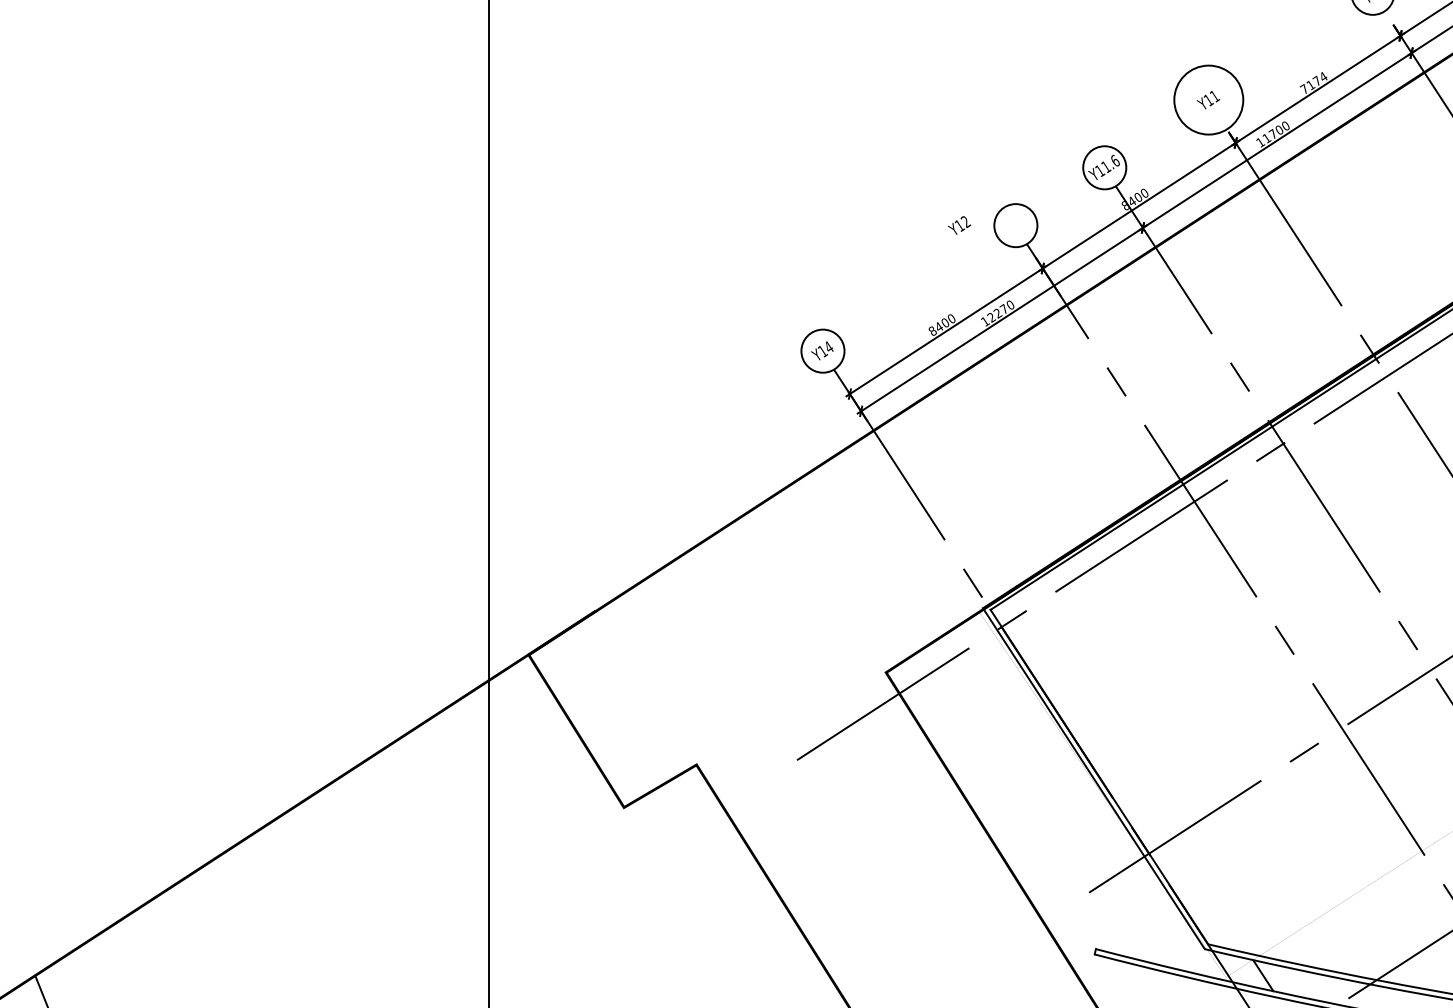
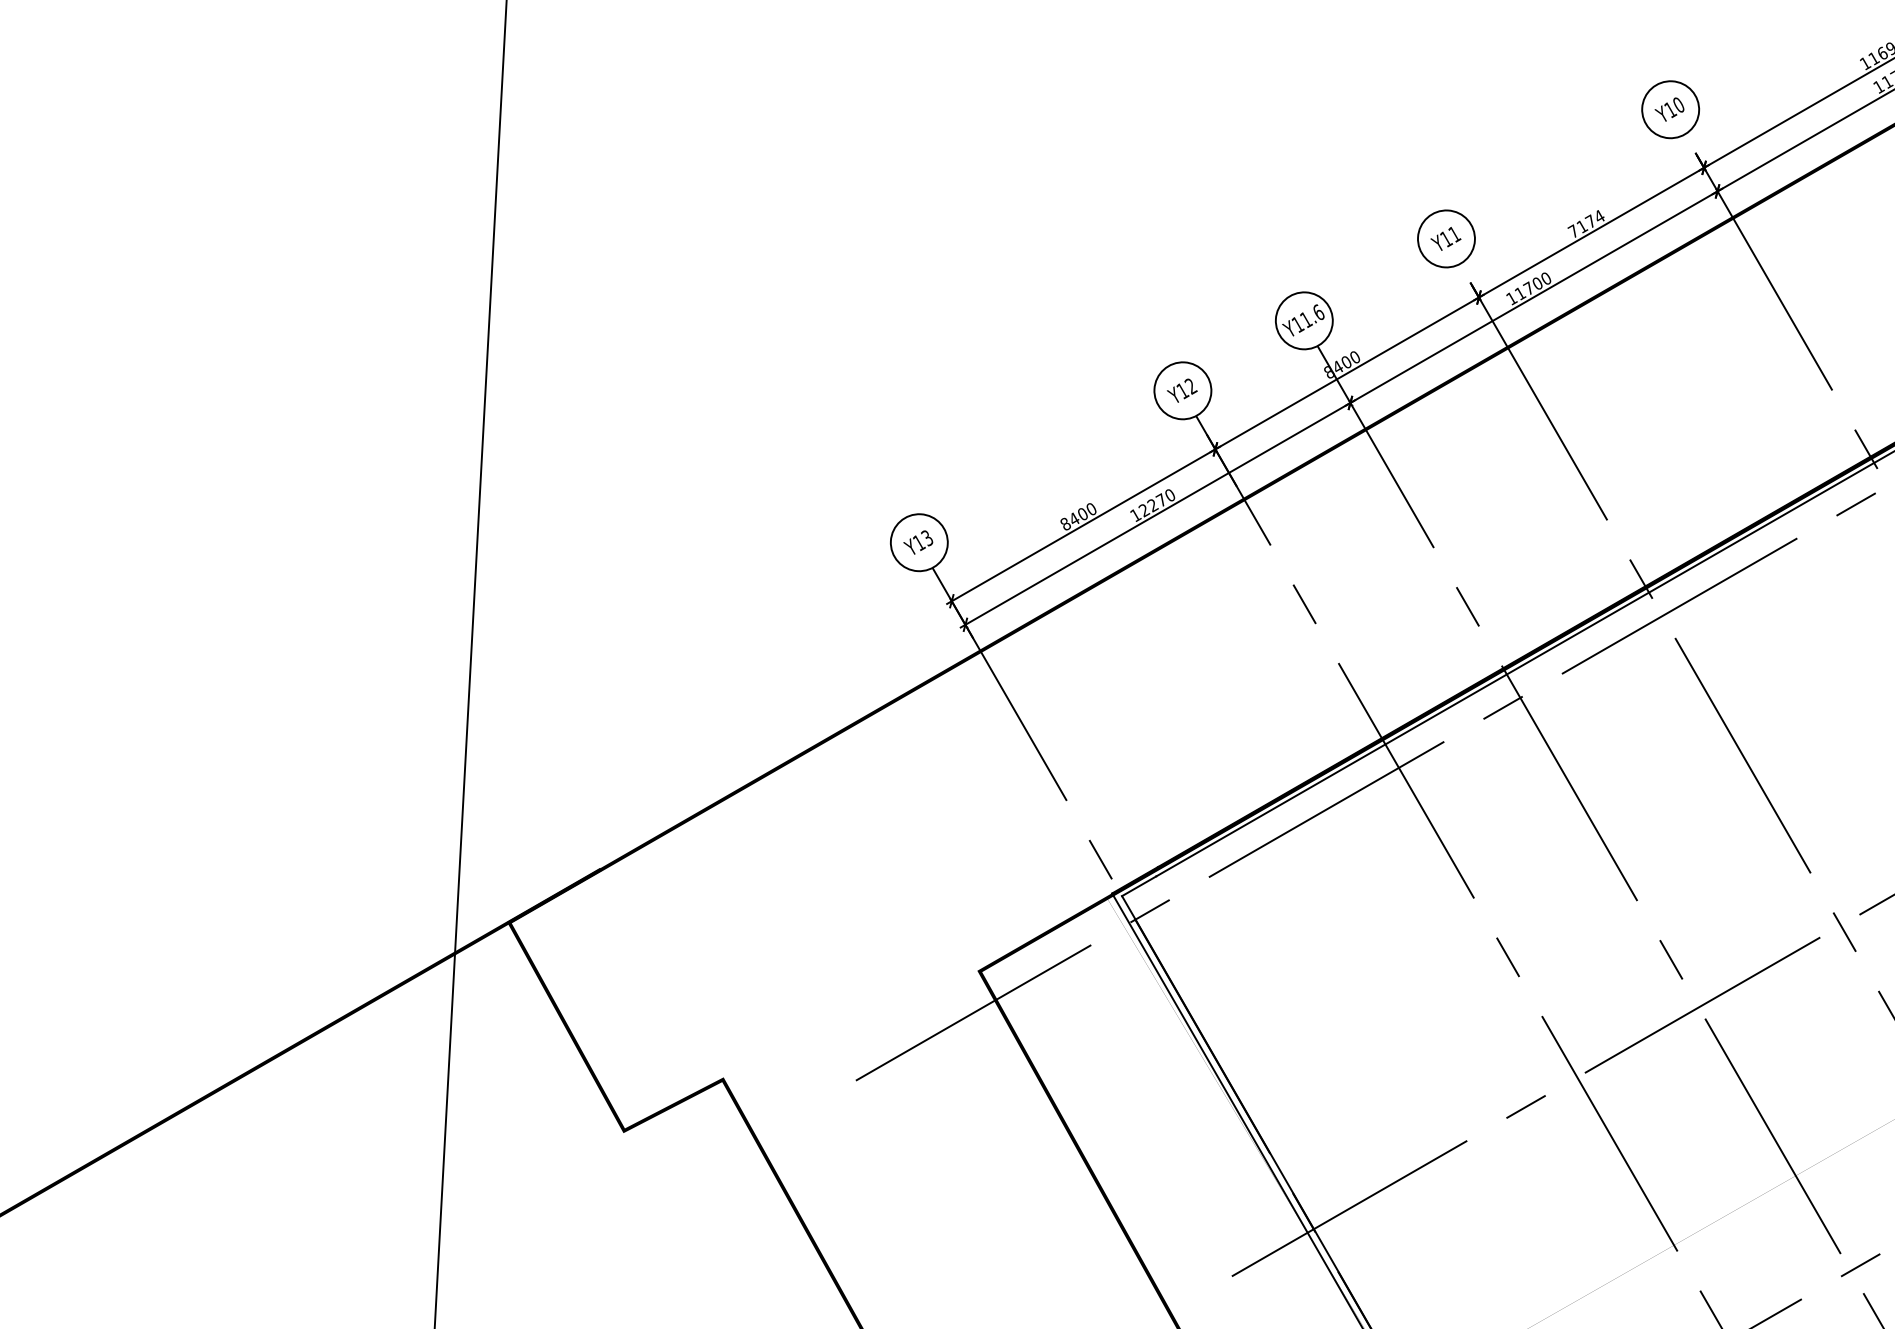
circle: (1208, 99) -> (1446, 238), size x0.62
text: (958, 225) -> (1181, 390), moved
text: (828, 347) -> (926, 538), Y14 -> Y13

